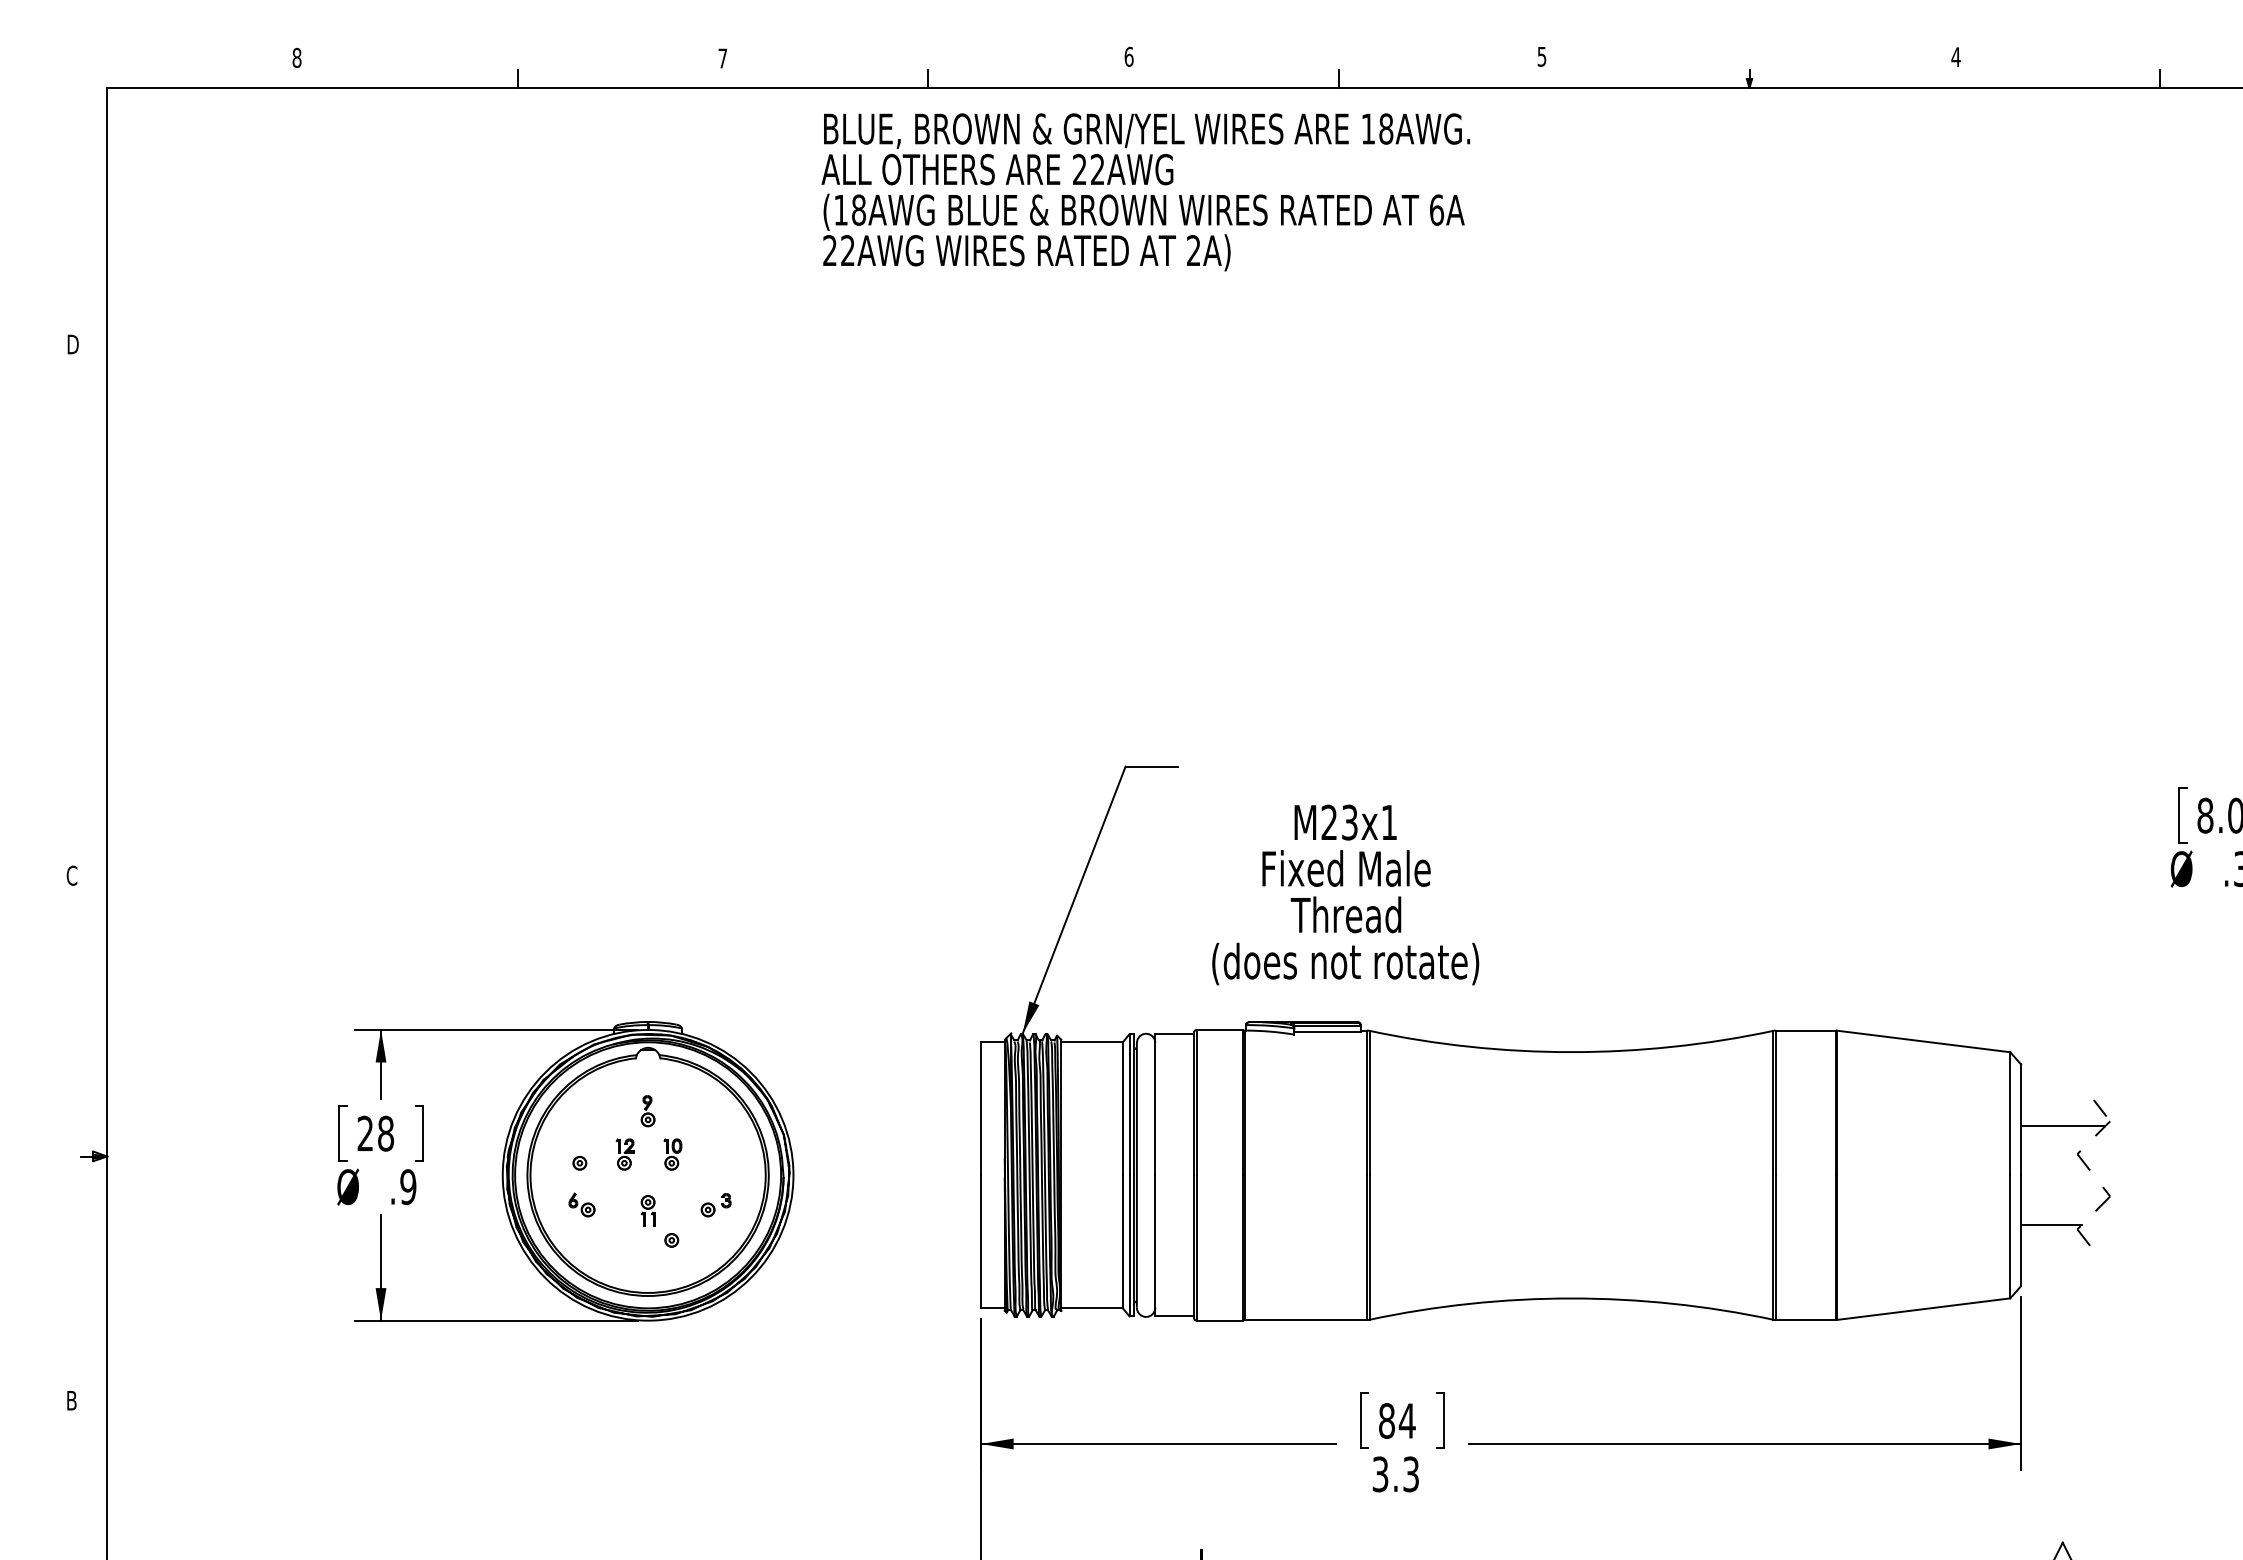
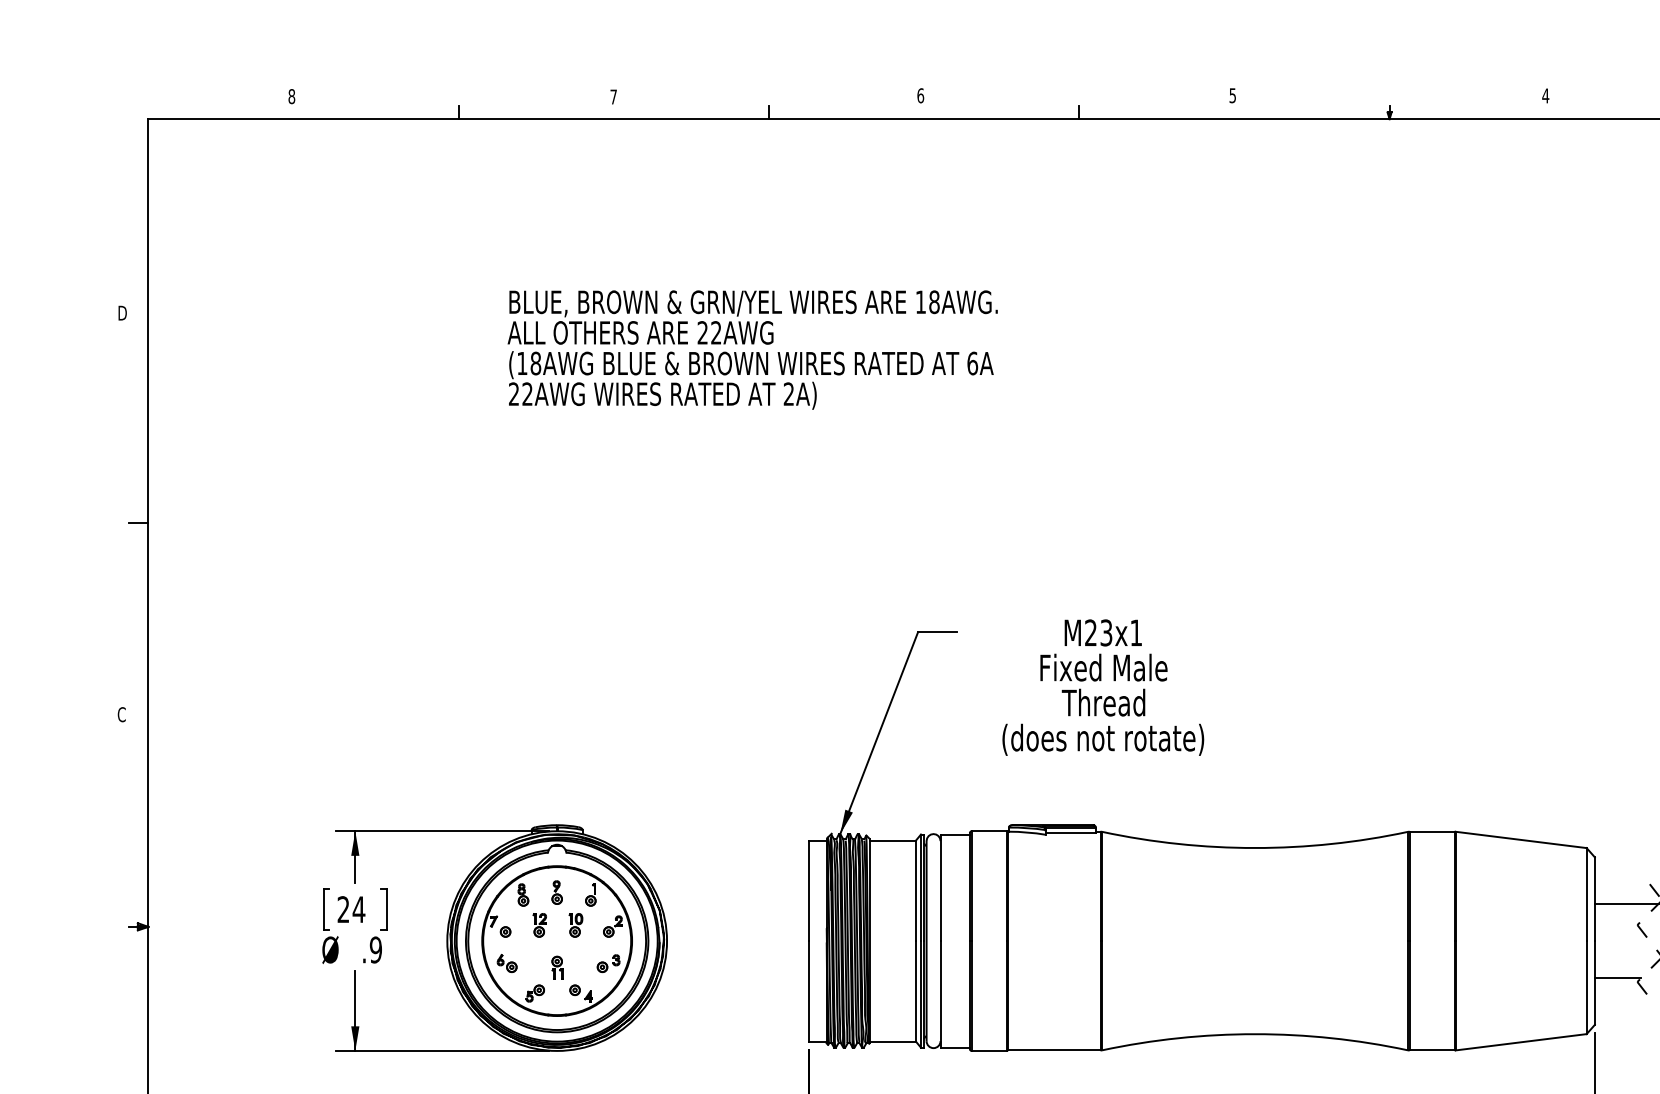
text: (1145, 192) -> (752, 350), moved
line: (94, 622) -> (138, 523), added
text: (1345, 894) -> (1103, 687), moved
text: (385, 1133) -> (358, 909), 28 -> 24
part: (648, 1175) -> (557, 941), added

